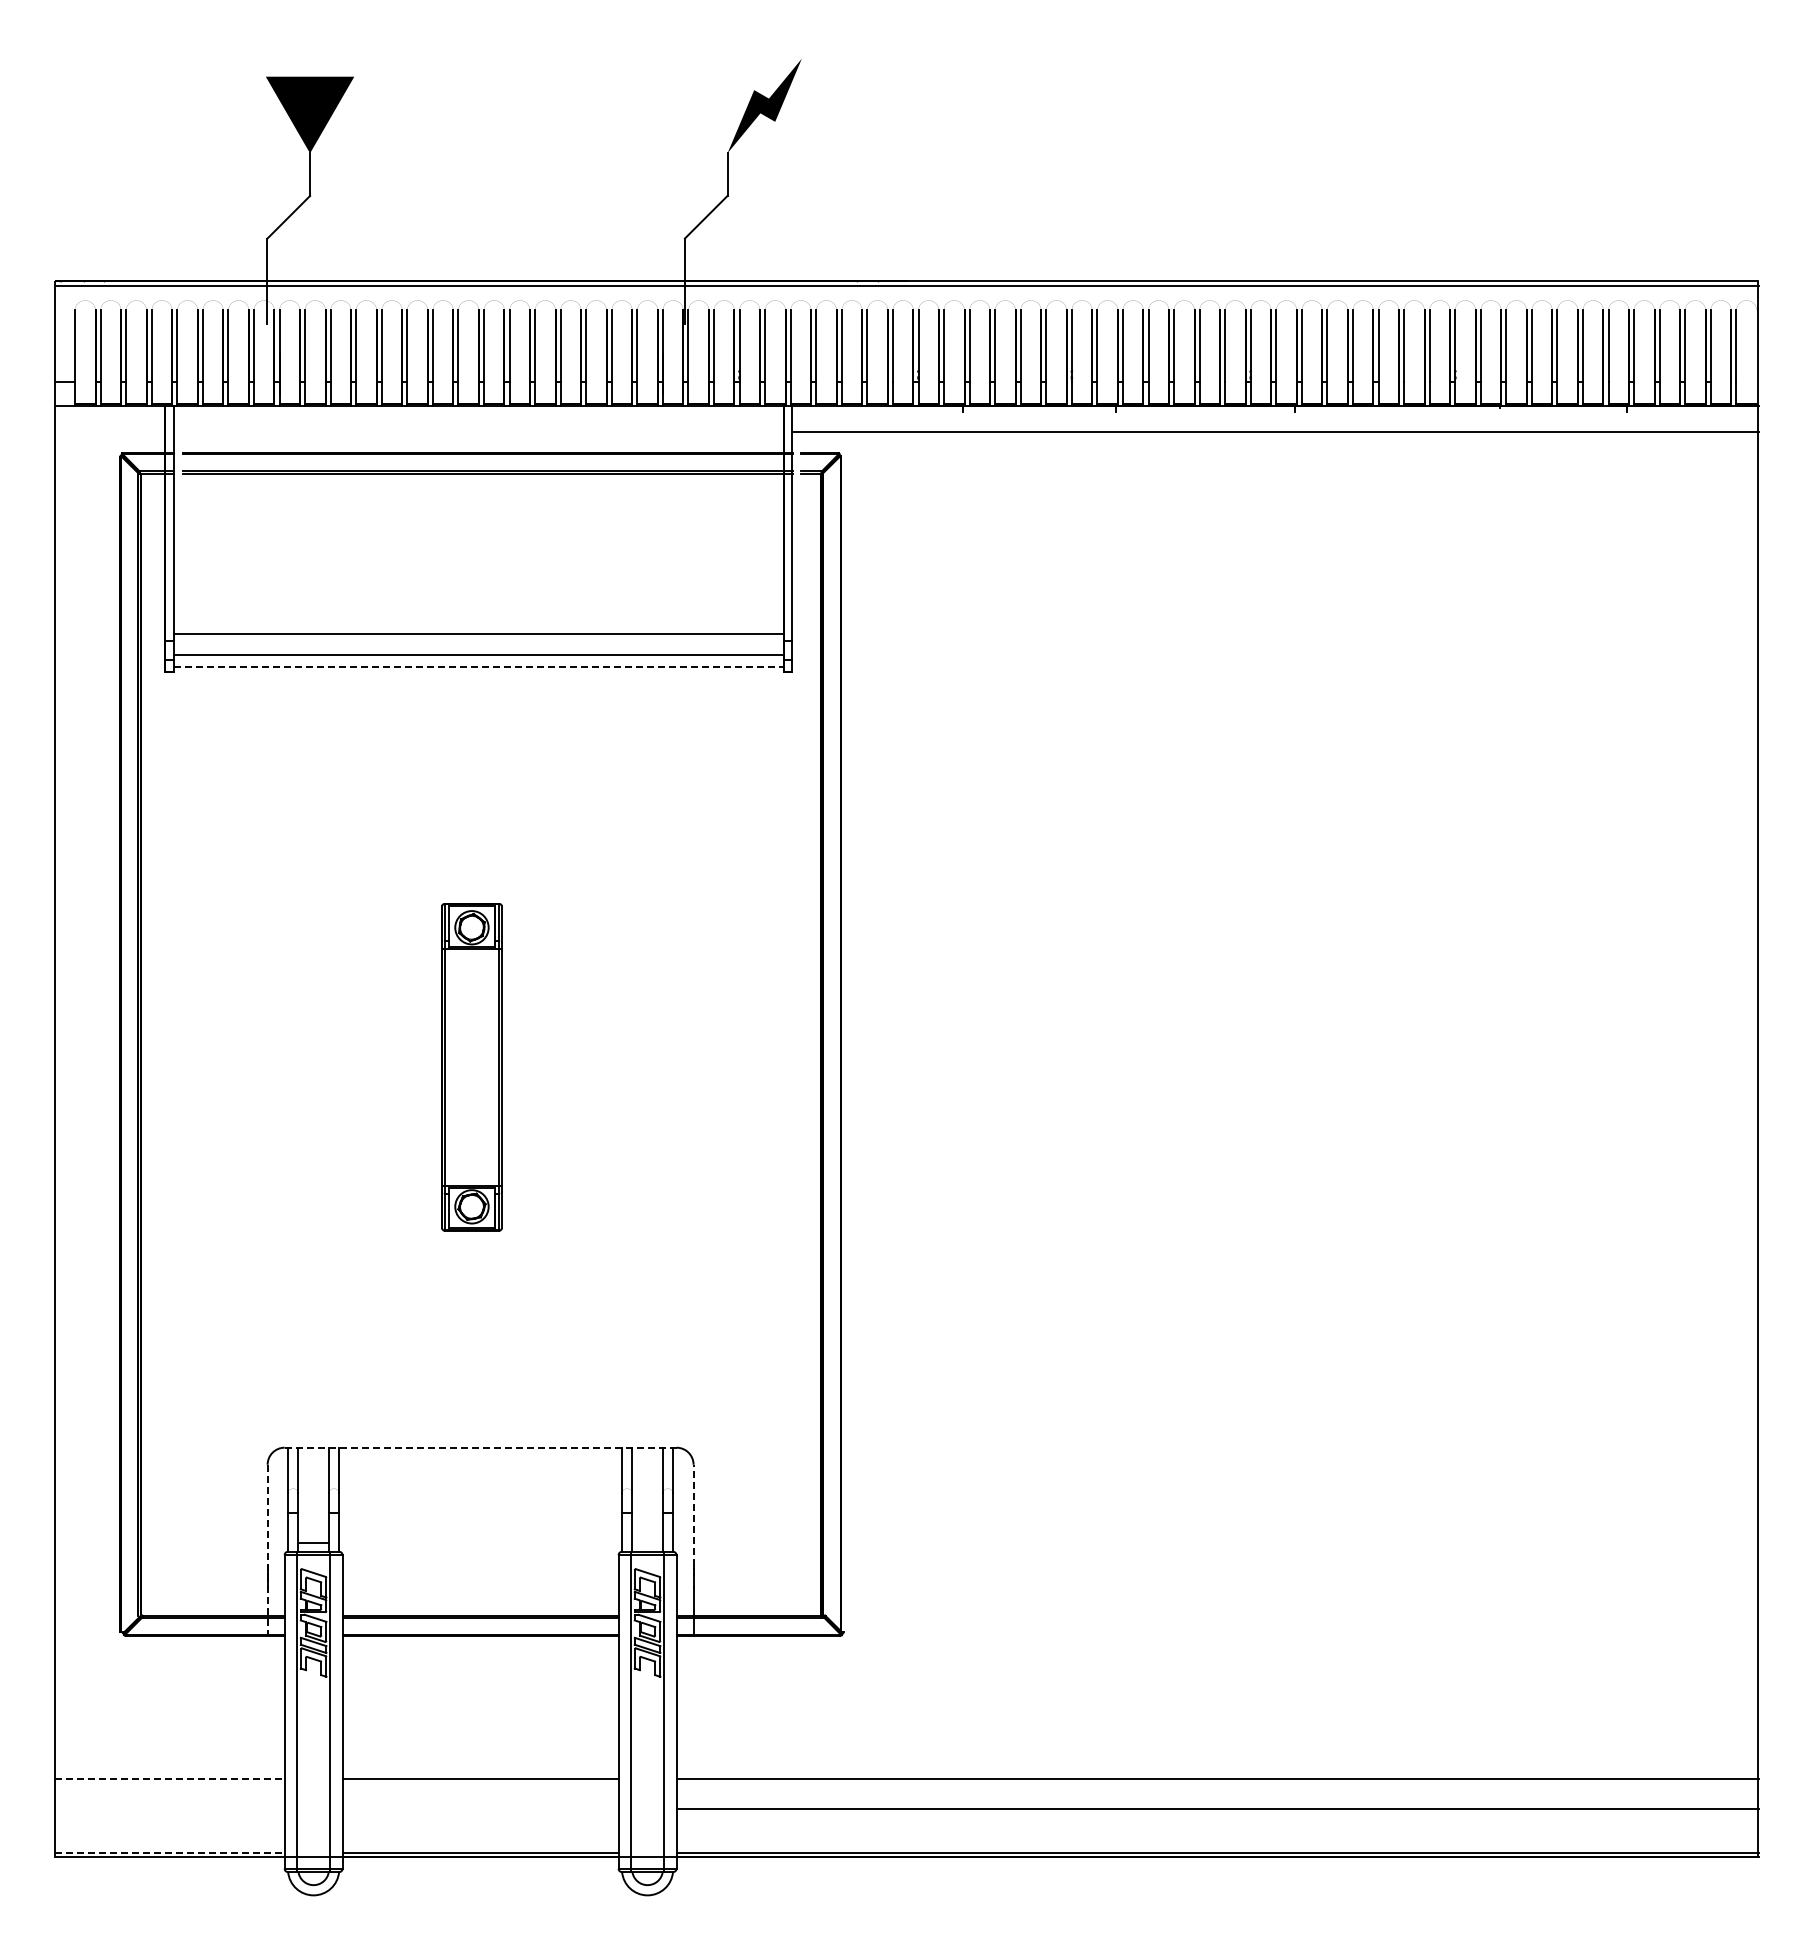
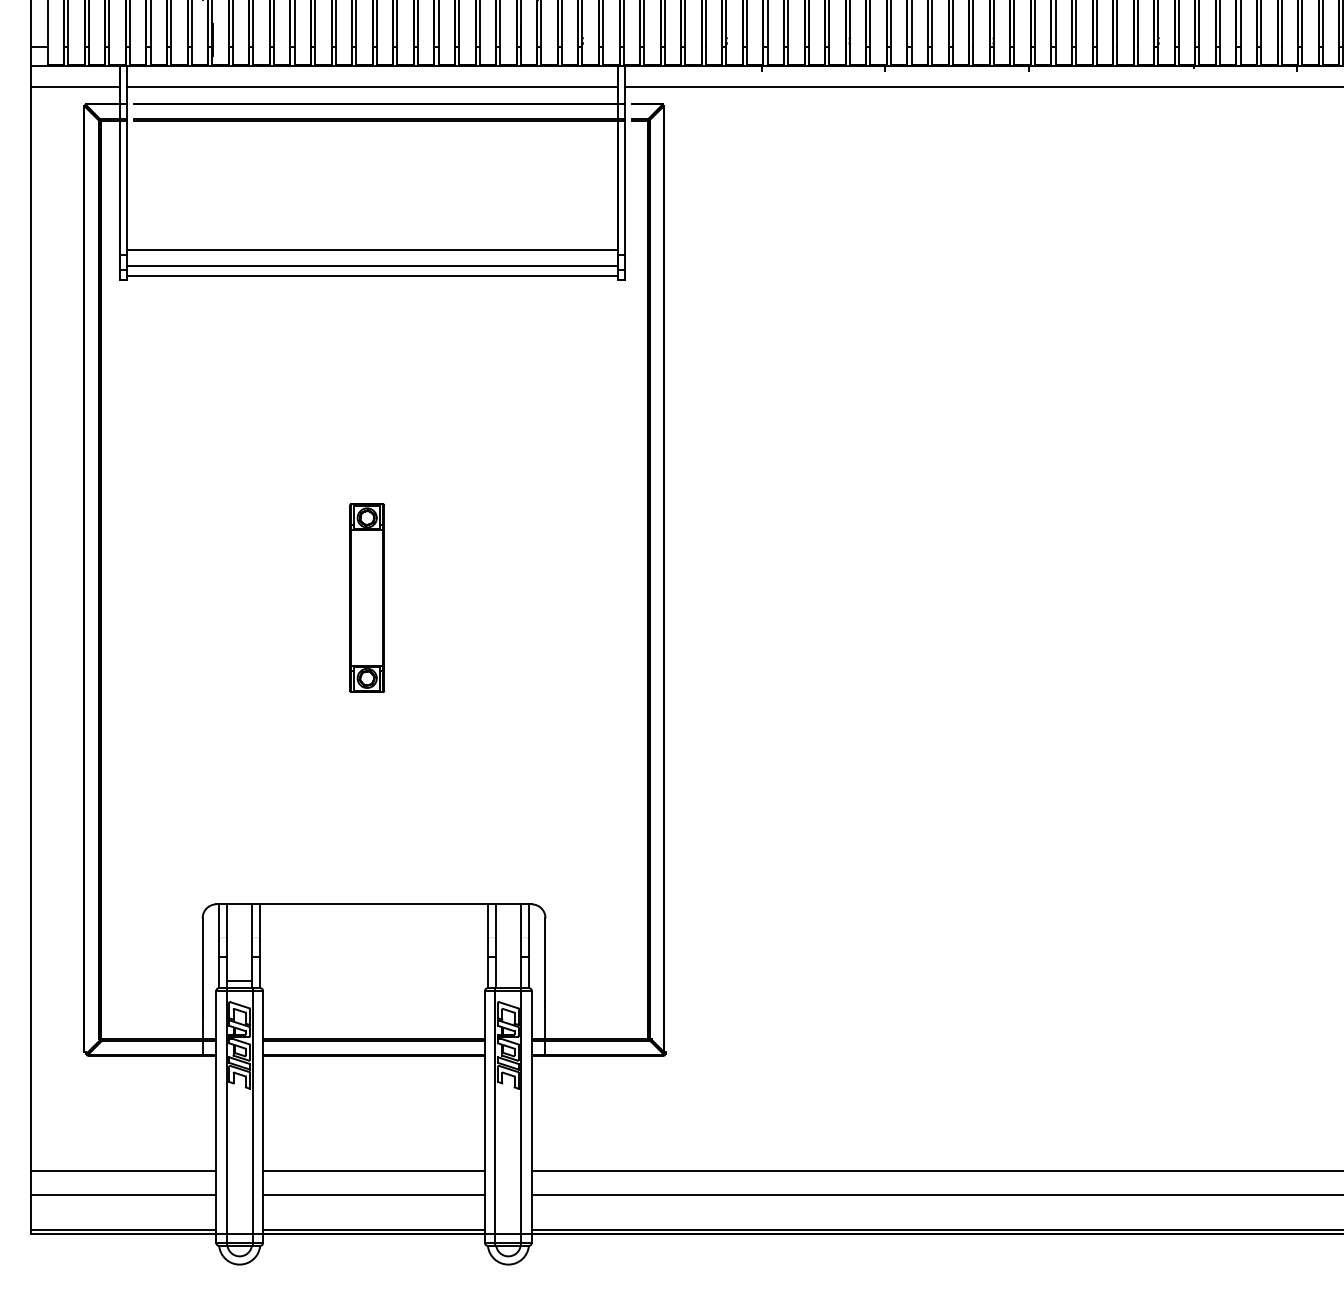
line: (109, 432) -> (75, 87), added
line: (478, 432) -> (372, 87), added
line: (478, 667) -> (372, 276), dashed -> solid
part: (472, 1066) -> (367, 597), size x0.71
line: (480, 1447) -> (373, 904), dashed -> solid
line: (693, 1515) -> (545, 958), dashed -> solid
line: (267, 1550) -> (202, 987), dashed -> solid
line: (170, 1778) -> (124, 1170), dashed -> solid
line: (169, 1809) -> (123, 1195), added
line: (480, 1809) -> (373, 1195), added
line: (170, 1852) -> (124, 1230), dashed -> solid

